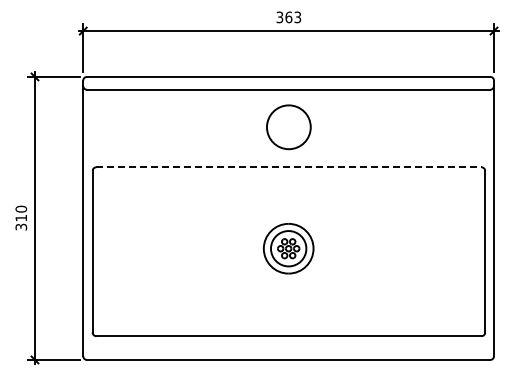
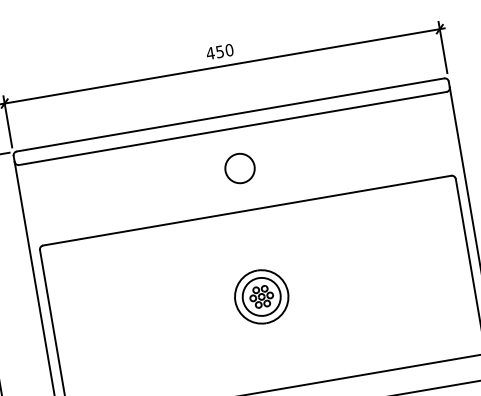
text: (288, 17) -> (219, 52), 363 -> 450
circle: (288, 127) -> (239, 168), size x0.62
line: (288, 167) -> (246, 210), dashed -> solid

